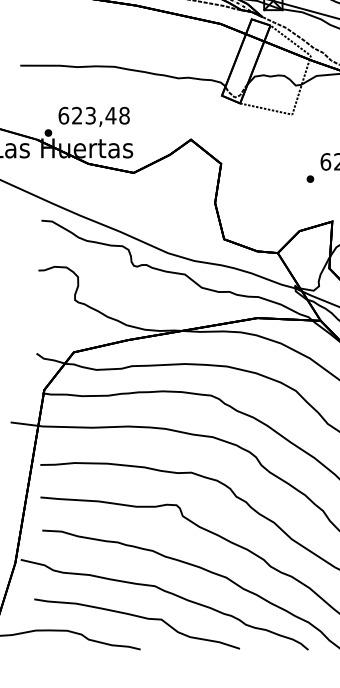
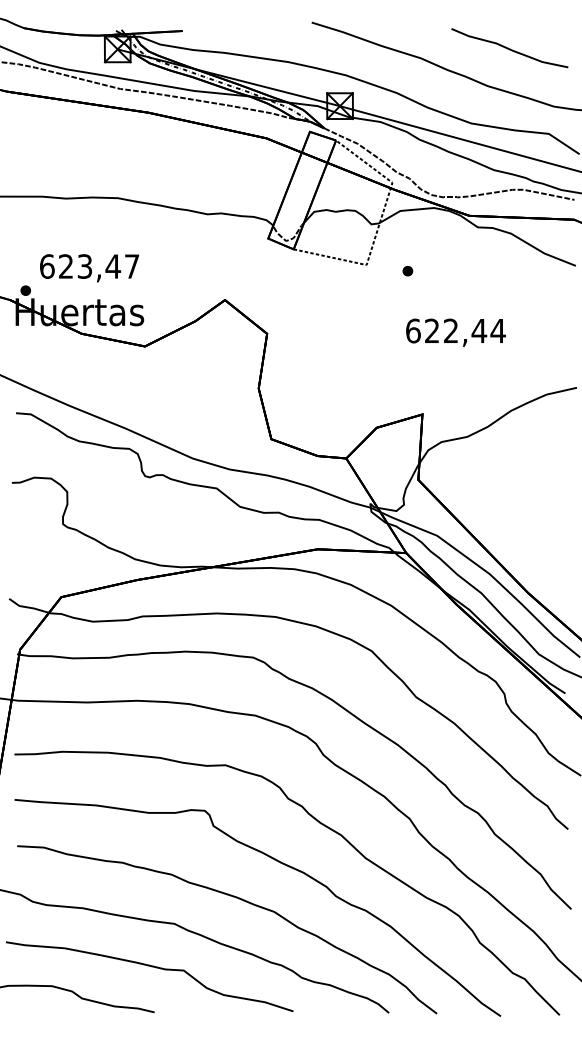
text: (124, 115) -> (131, 266), 623,48 -> 623,47
part: (310, 179) -> (407, 271), moved

